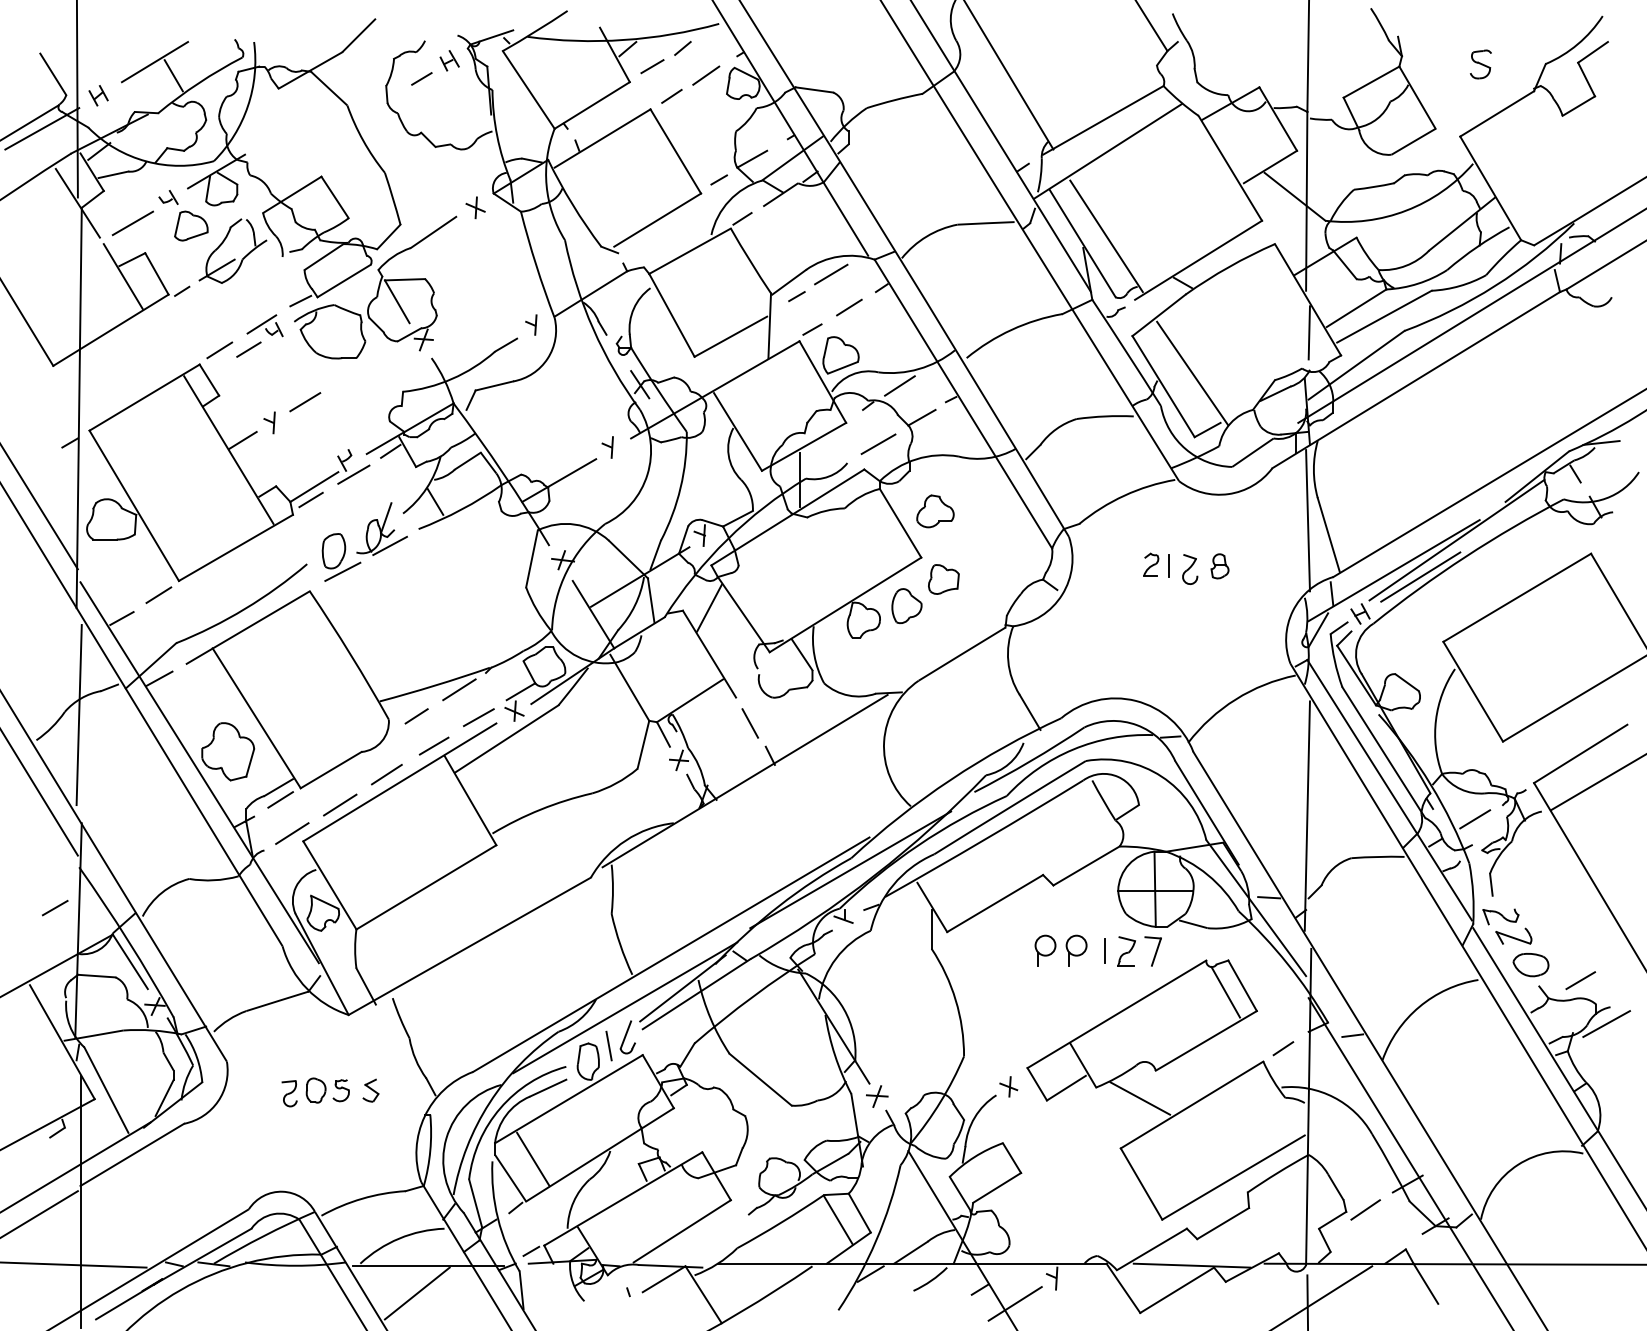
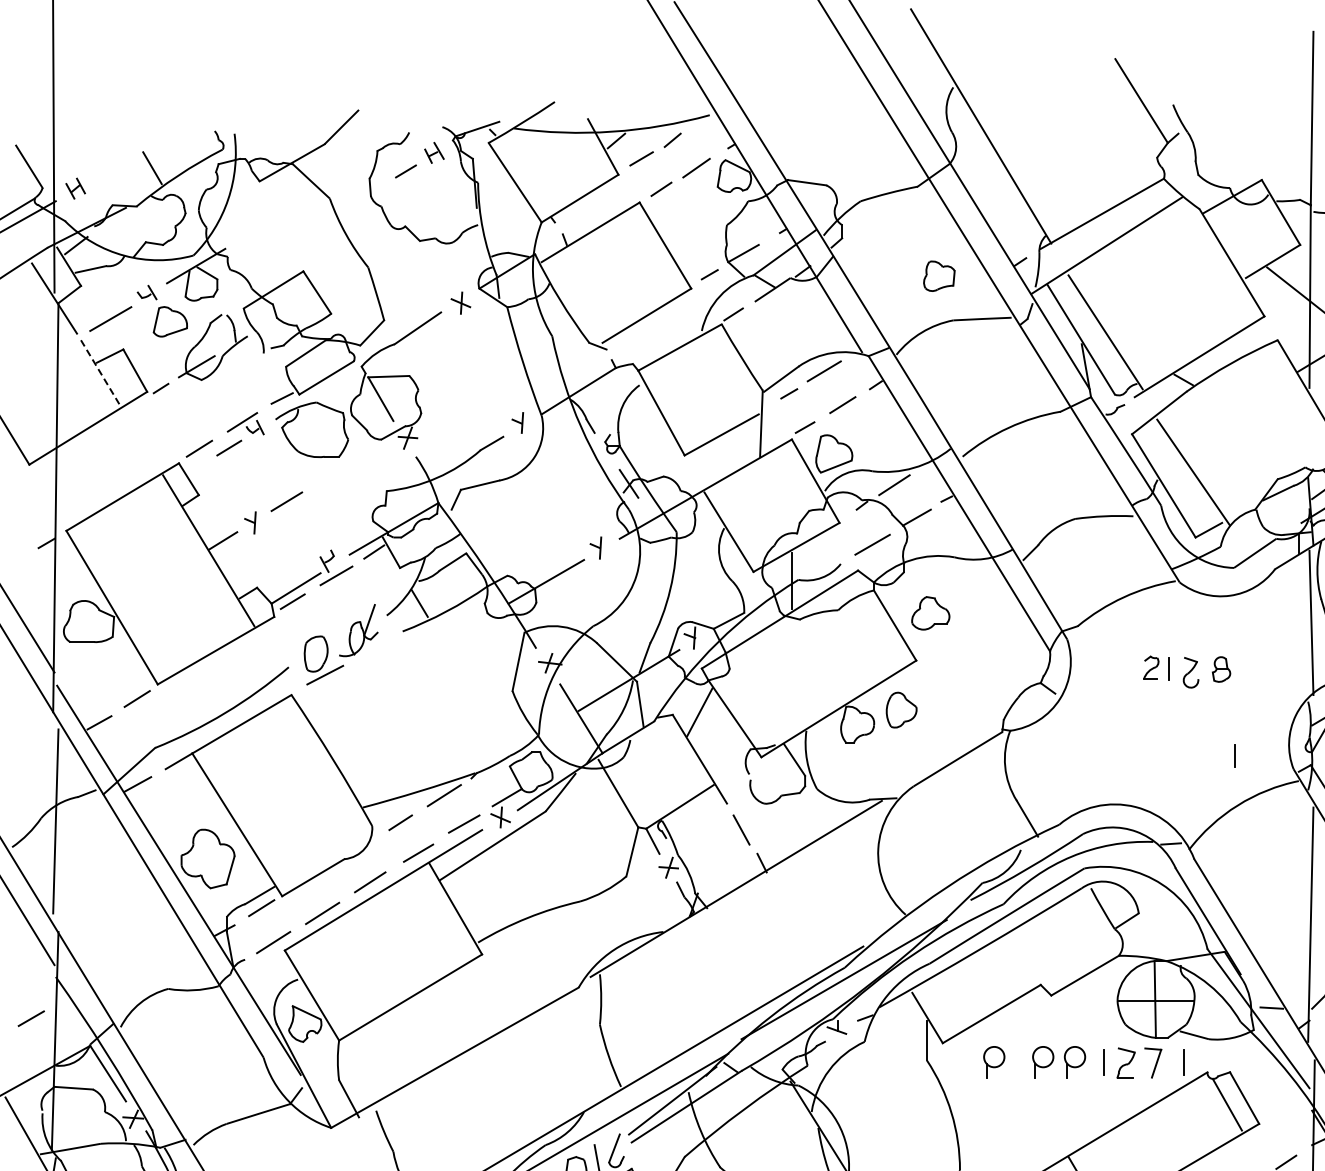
line: (154, 62) -> (132, 154), removed
line: (123, 276) -> (101, 373), solid -> dashed
line: (1308, 332) -> (1311, 430), removed
line: (389, 545) -> (372, 648), removed
part: (943, 579) -> (938, 276), moved
line: (1232, 650) -> (1234, 755), added
part: (997, 950) -> (994, 1062), added
line: (1182, 950) -> (1183, 1062), added

